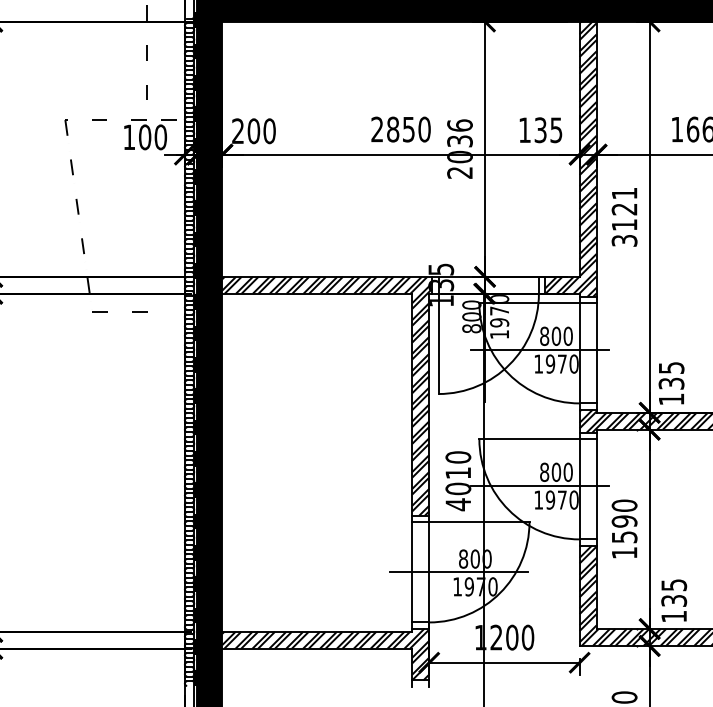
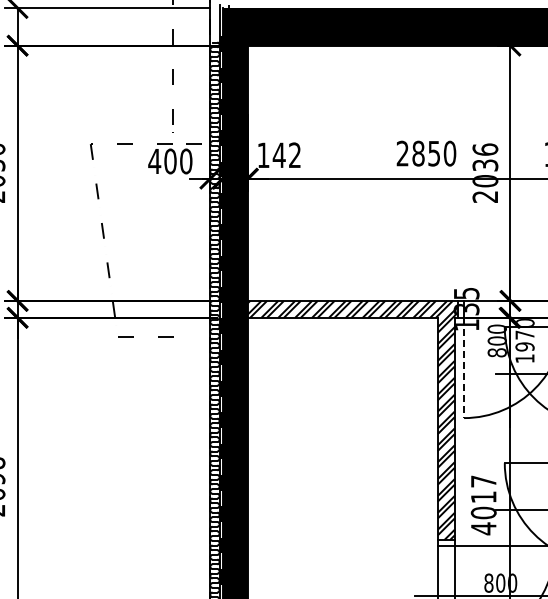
text: (253, 131) -> (278, 155), 200 -> 142
text: (128, 136) -> (153, 160), 100 -> 400
line: (438, 344) -> (463, 368), solid -> dashed
text: (458, 457) -> (483, 481), 4010 -> 4017

